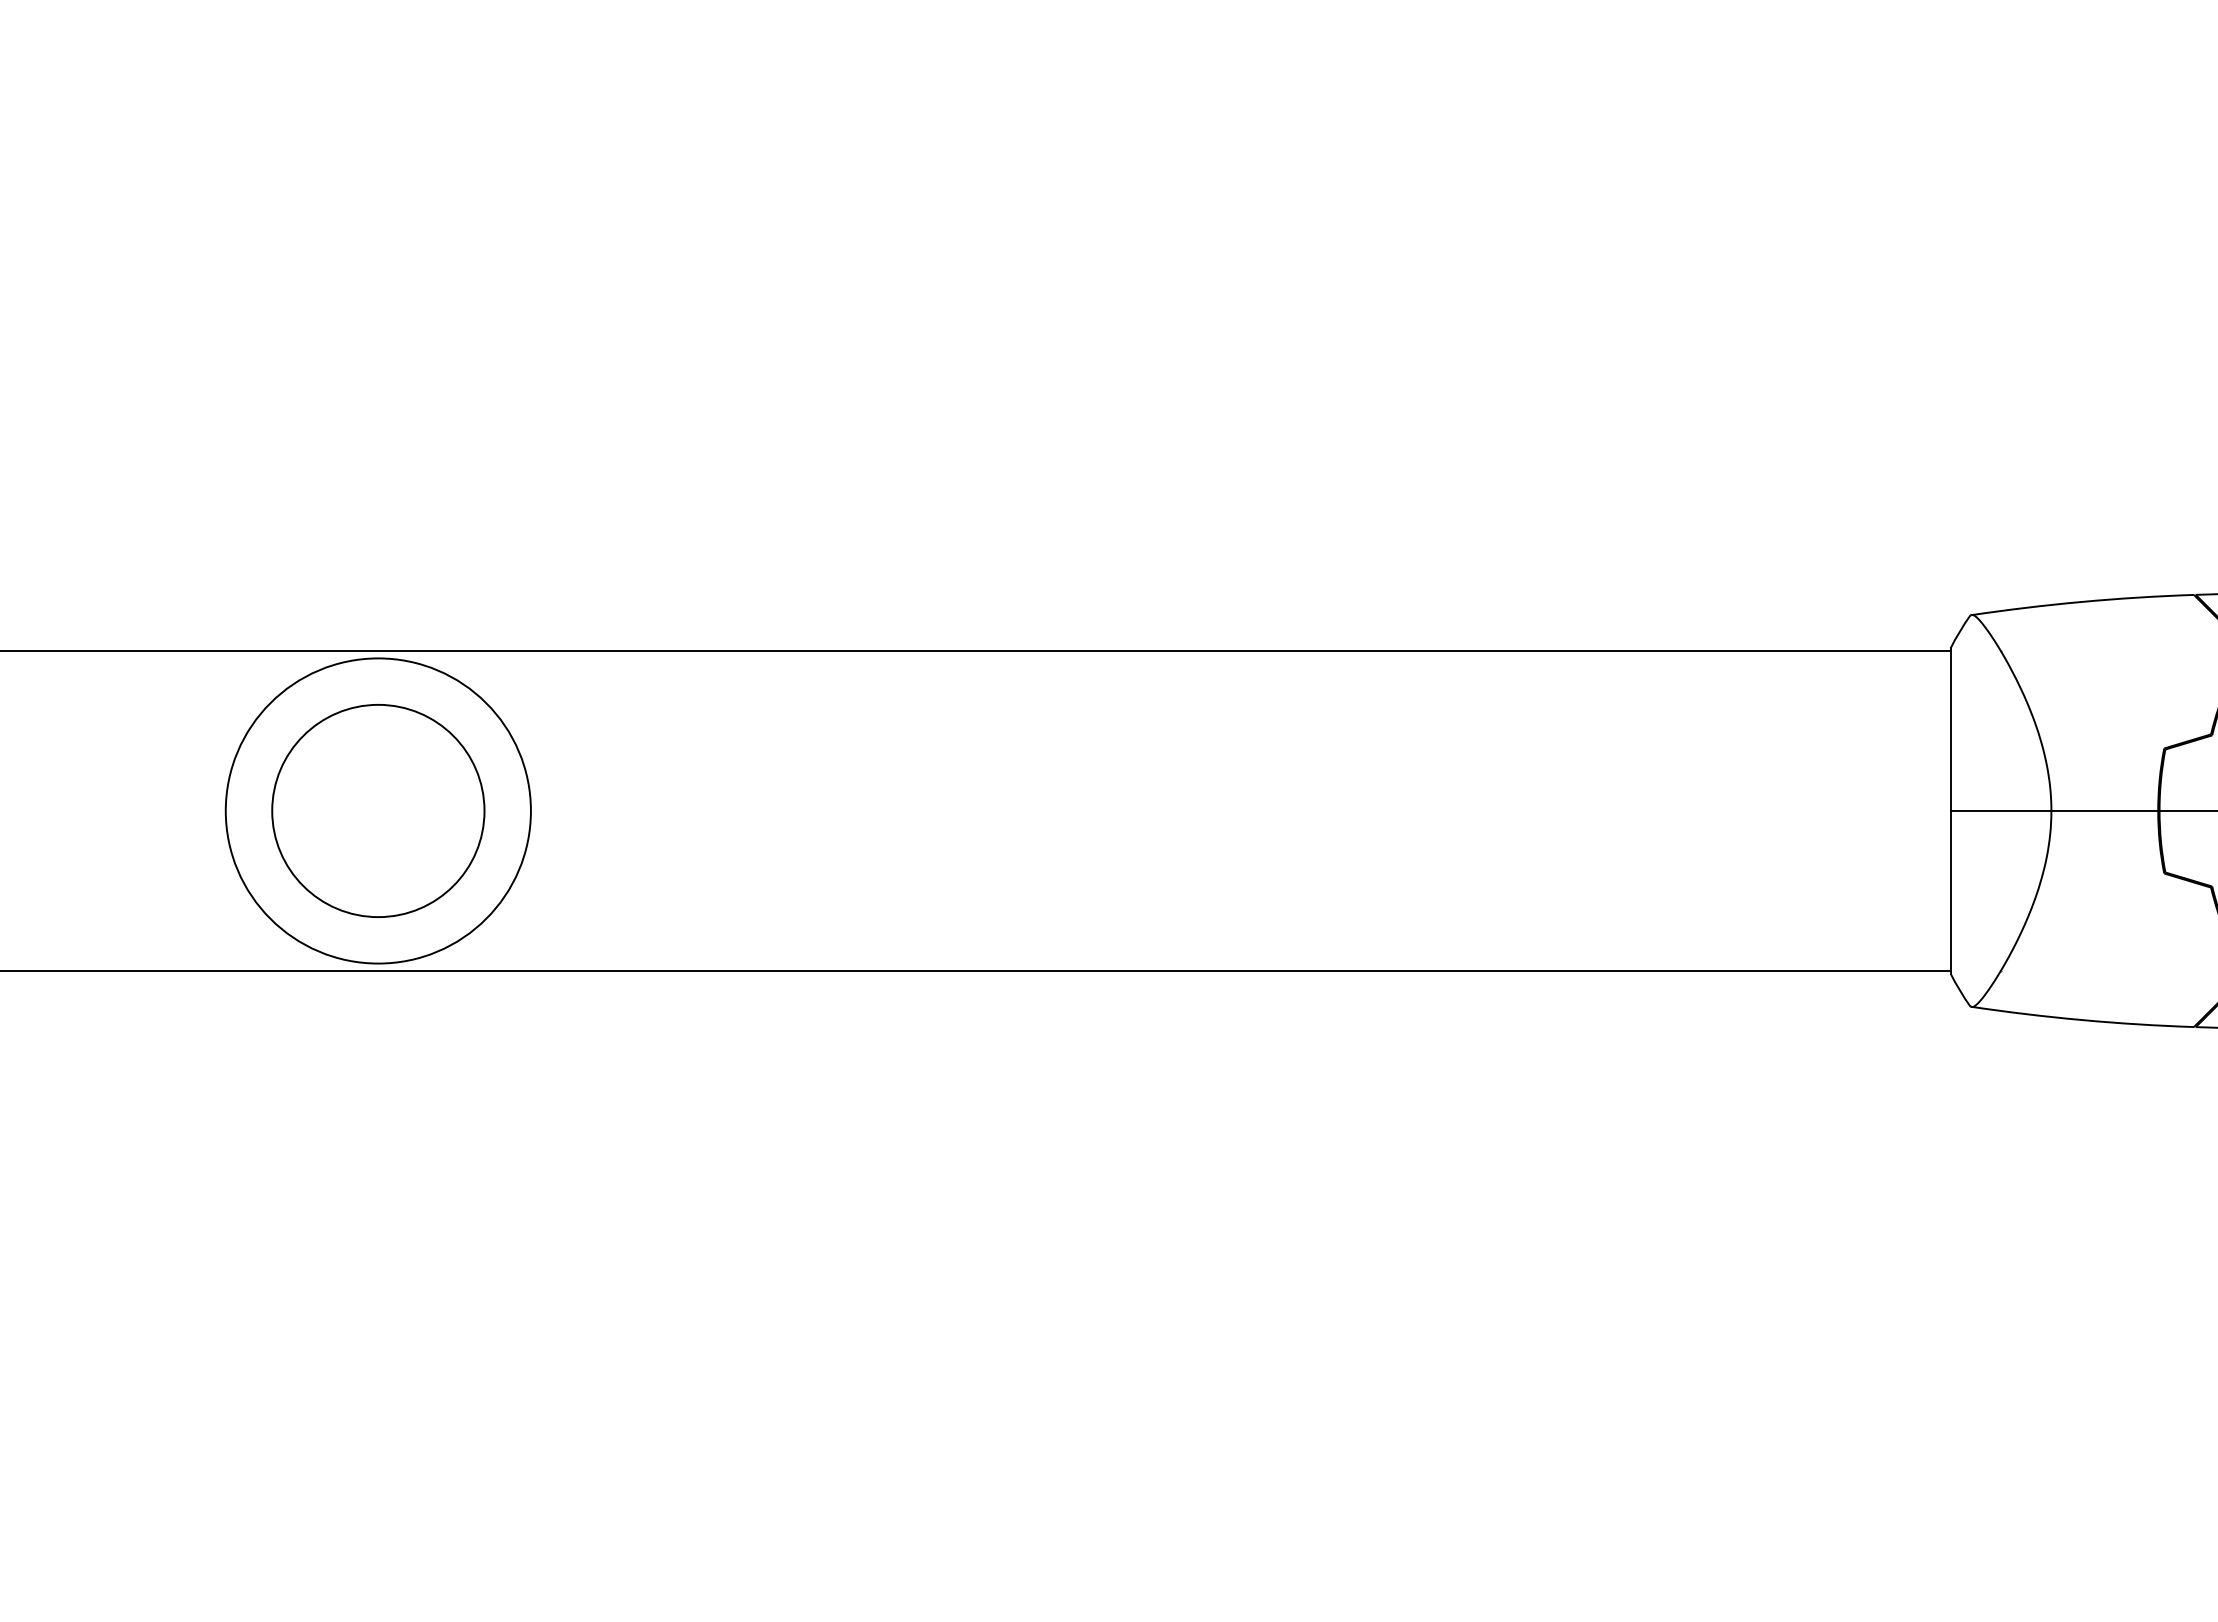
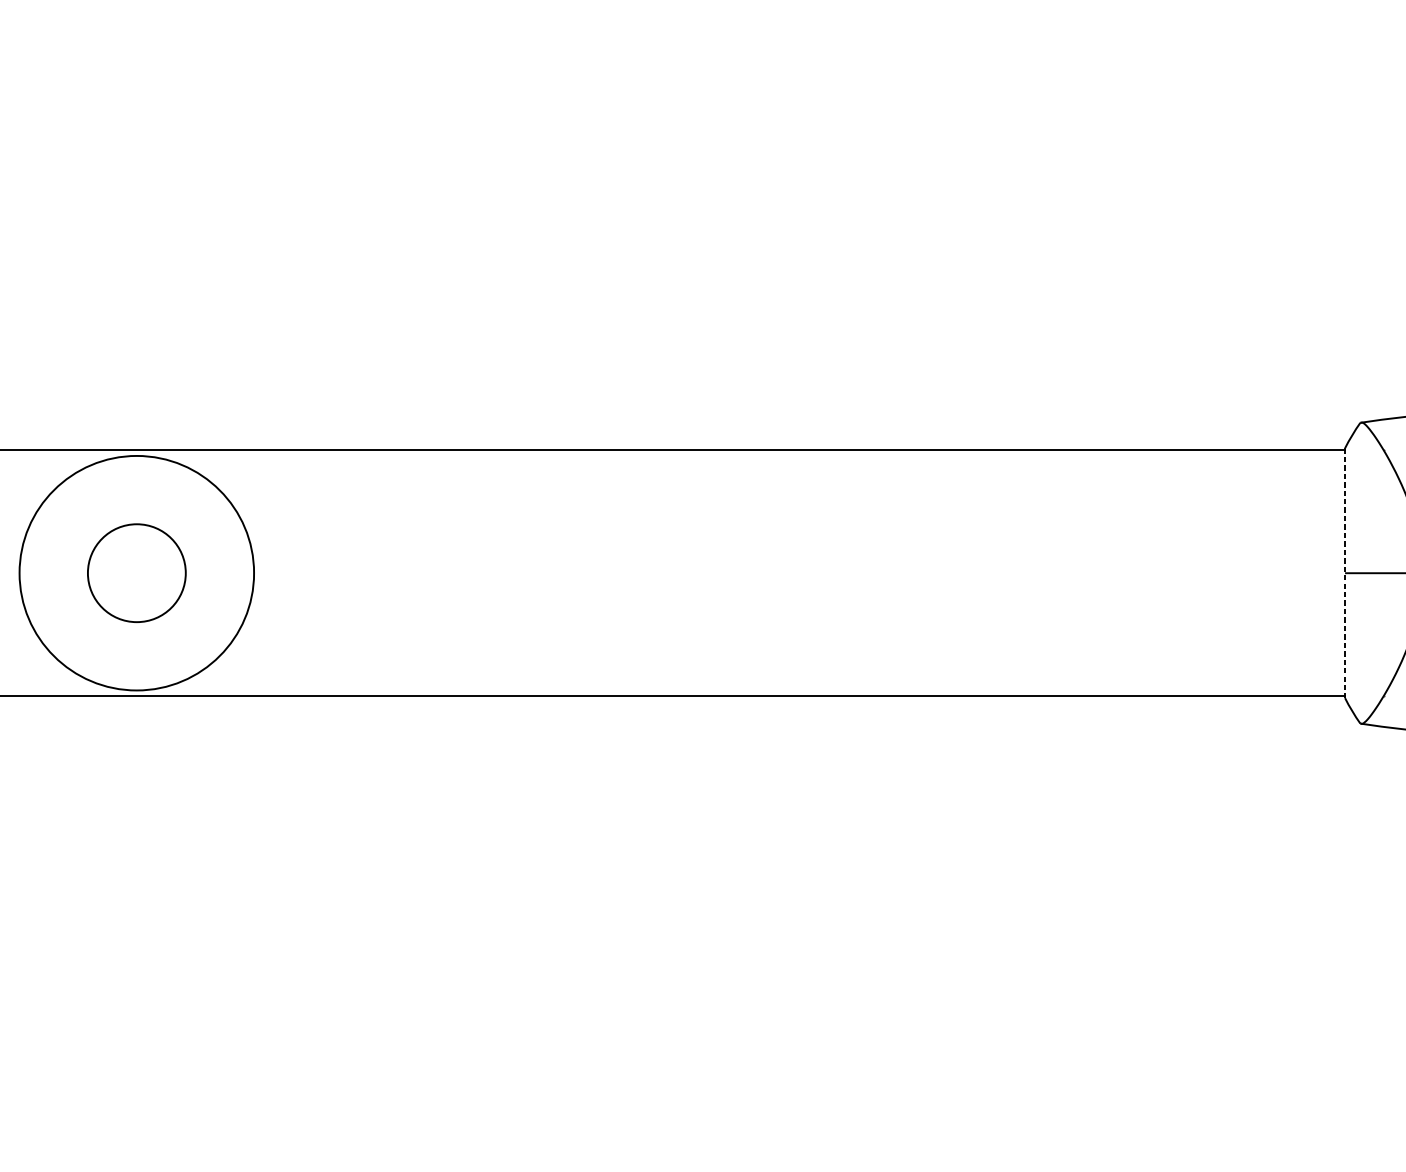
circle: (378, 810) -> (136, 572), size x0.6
line: (1950, 811) -> (1345, 573), solid -> dashed

